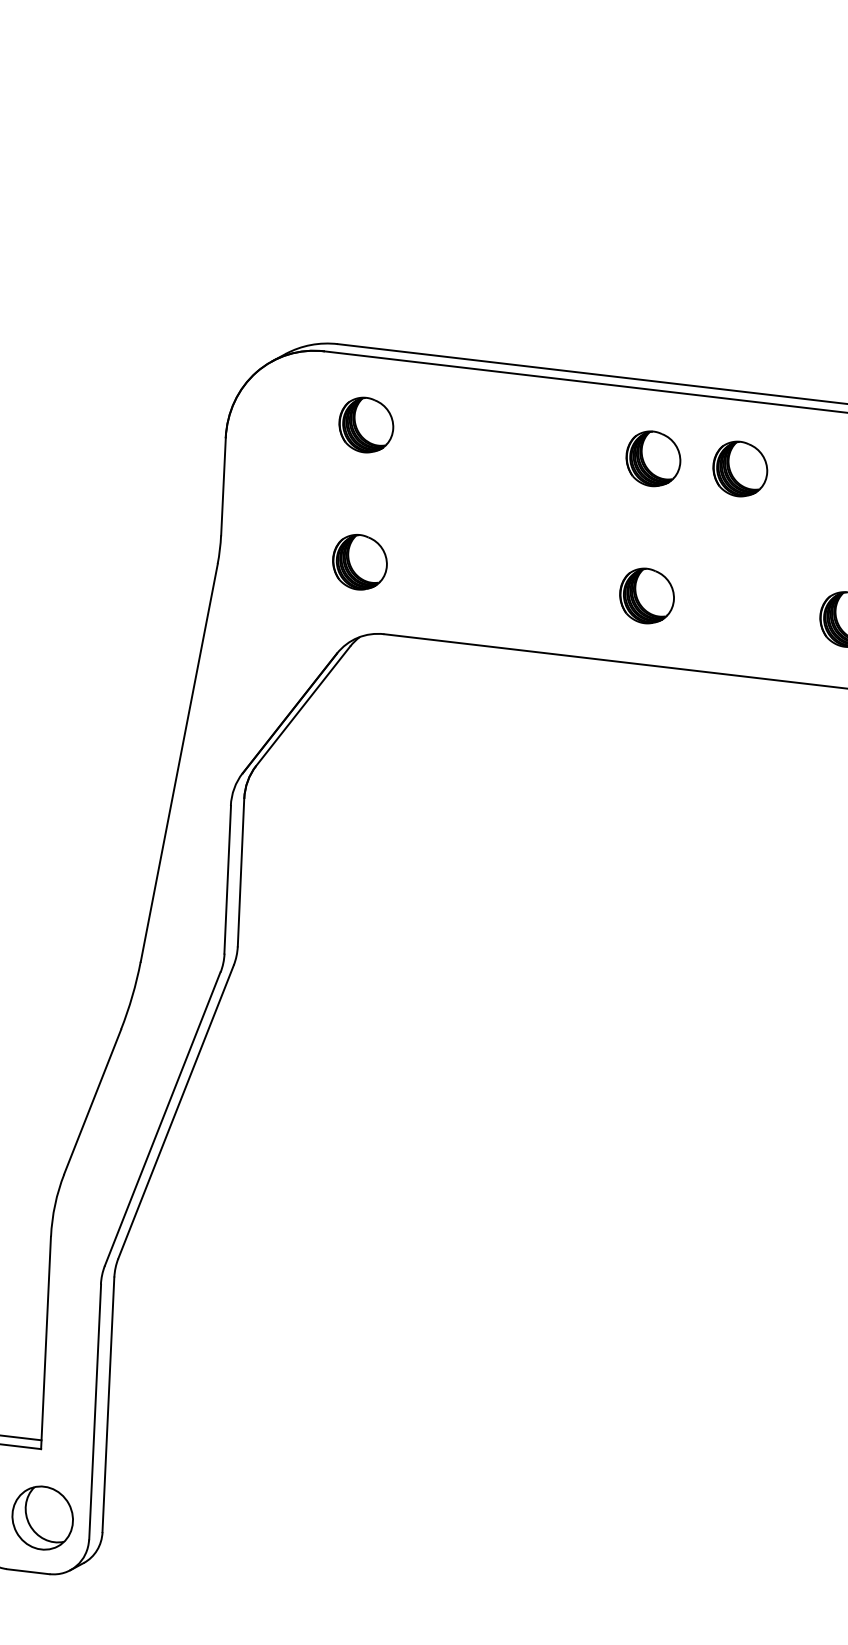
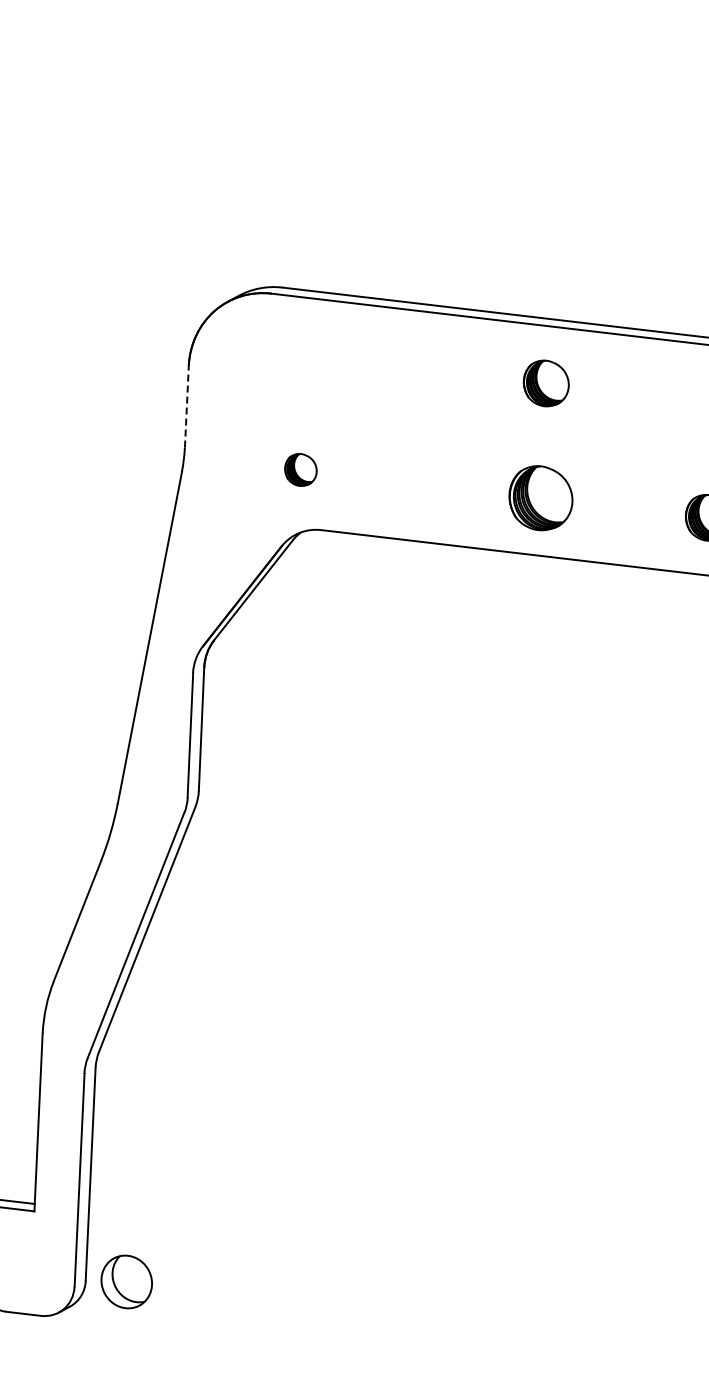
part: (365, 425) -> (305, 355), removed
part: (739, 468) -> (618, 391), removed
line: (223, 486) -> (186, 406), solid -> dashed
part: (359, 561) -> (300, 469), size x0.7
part: (646, 595) -> (540, 497), size x1.4
part: (42, 1517) -> (126, 1281), moved

